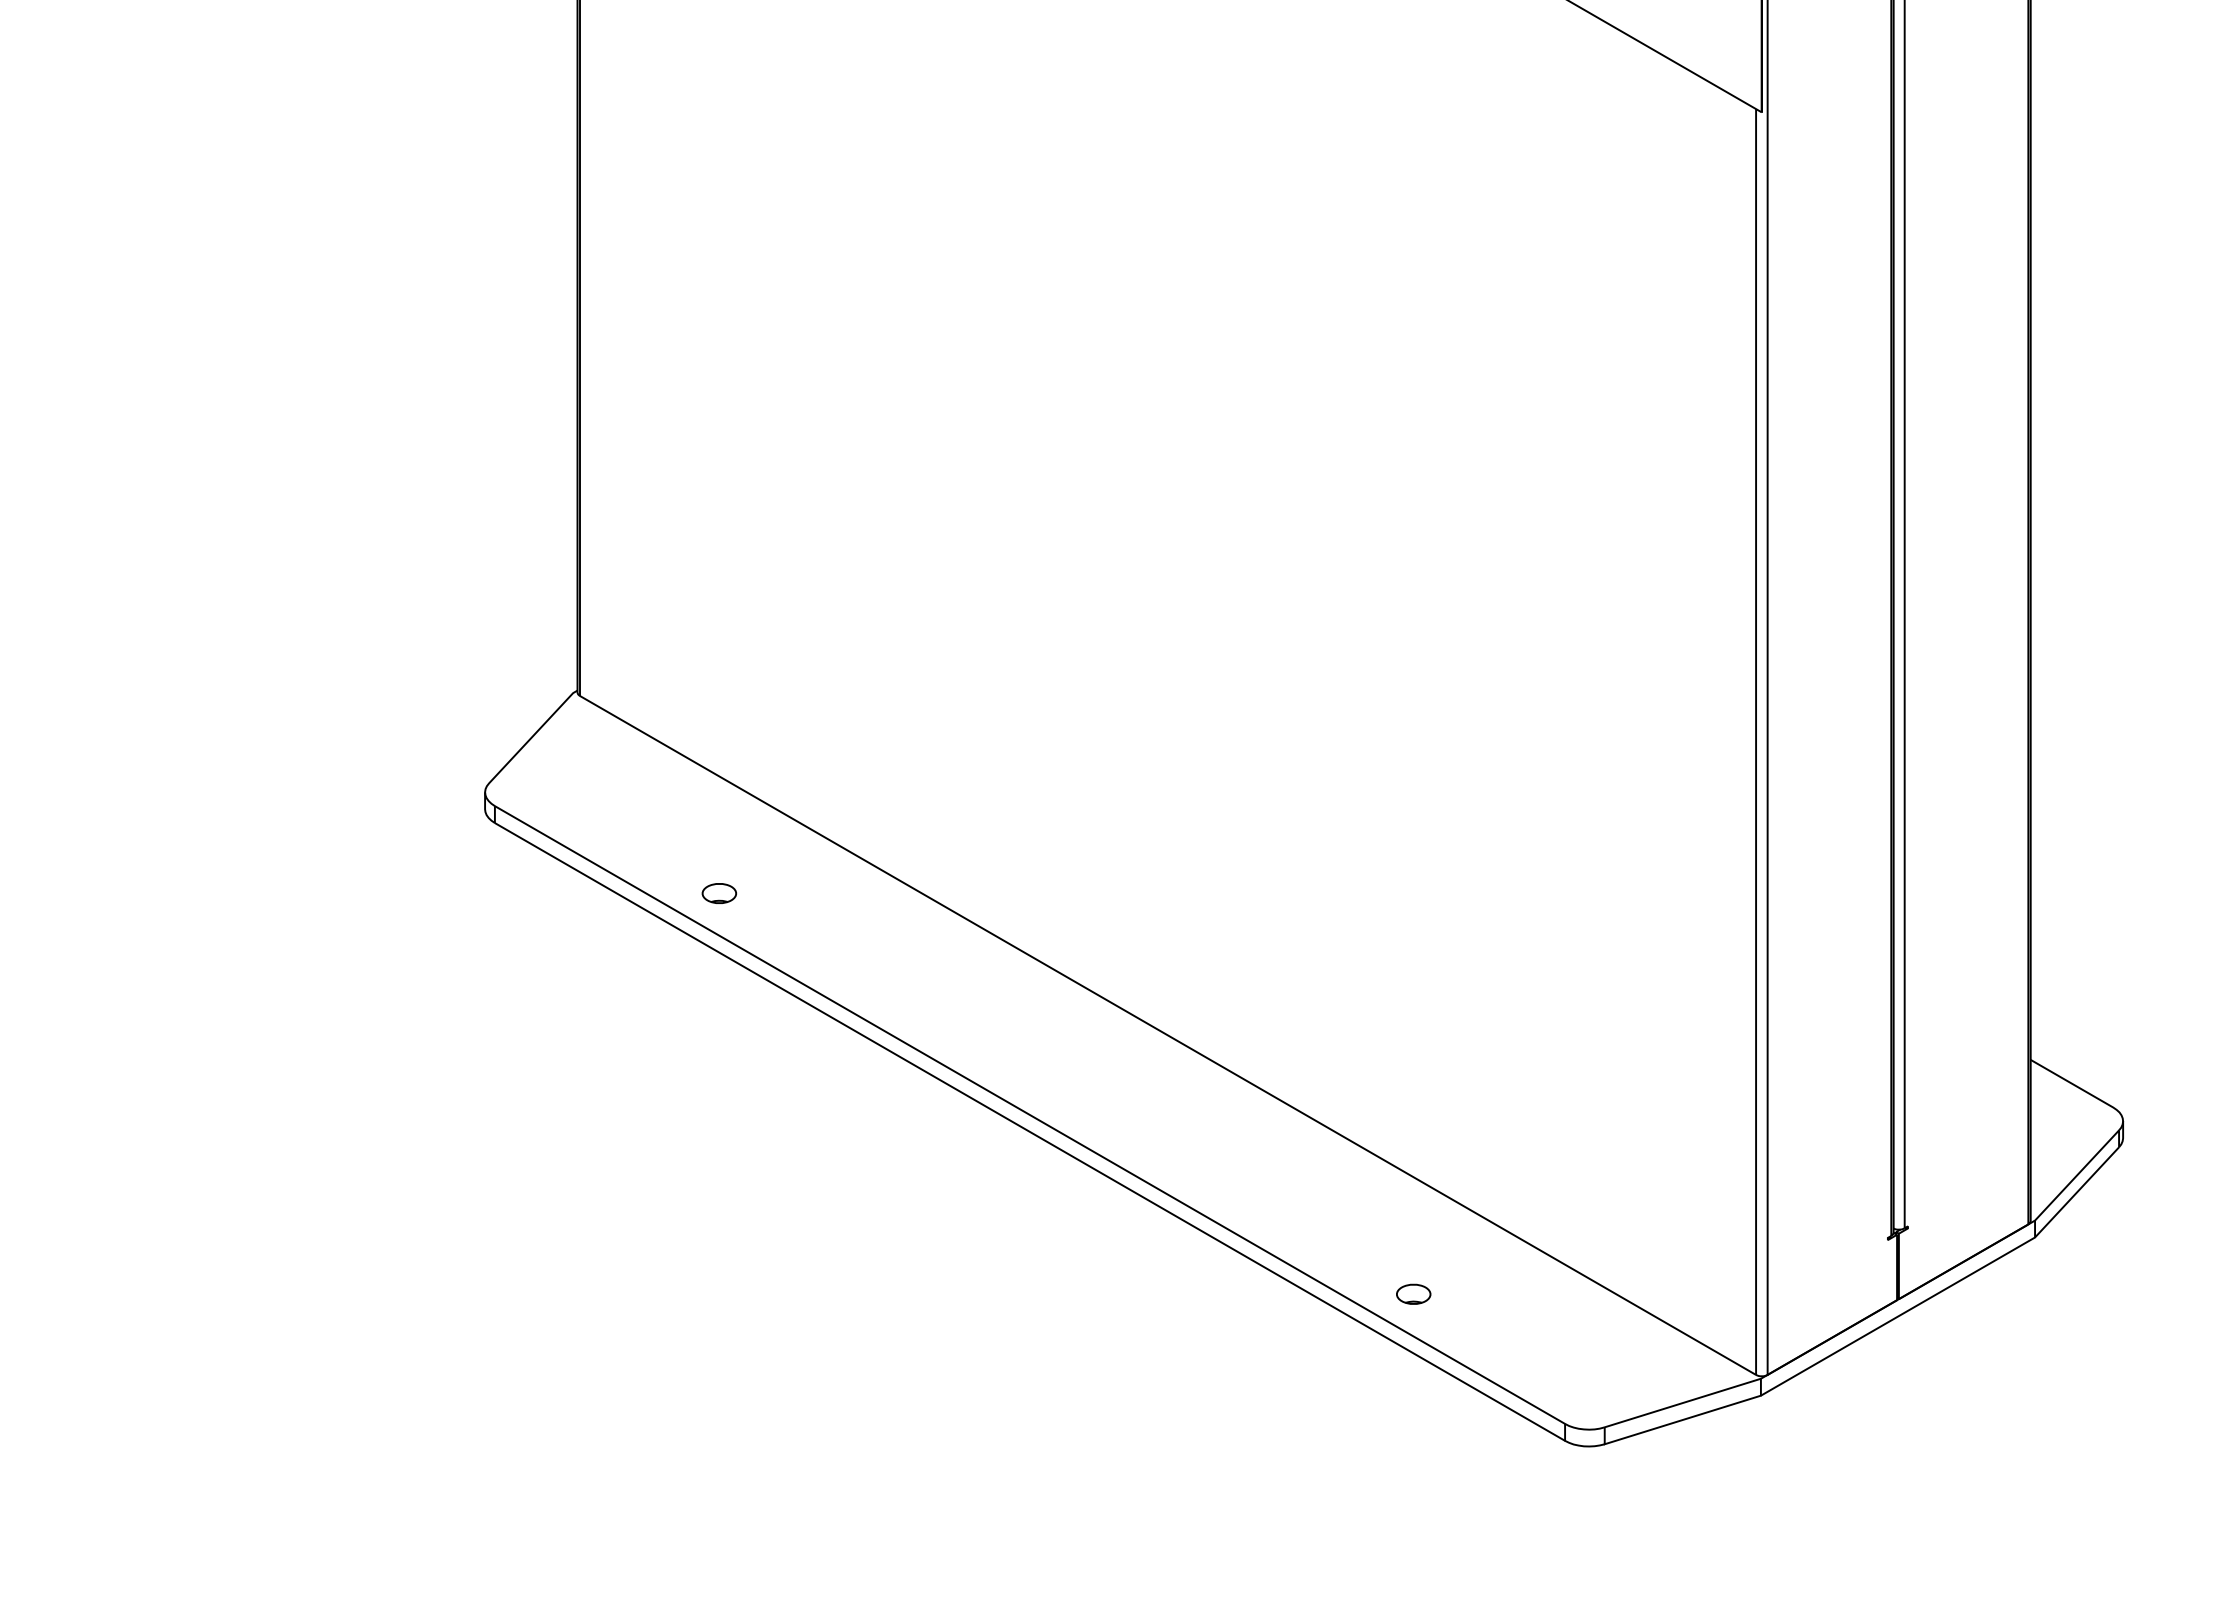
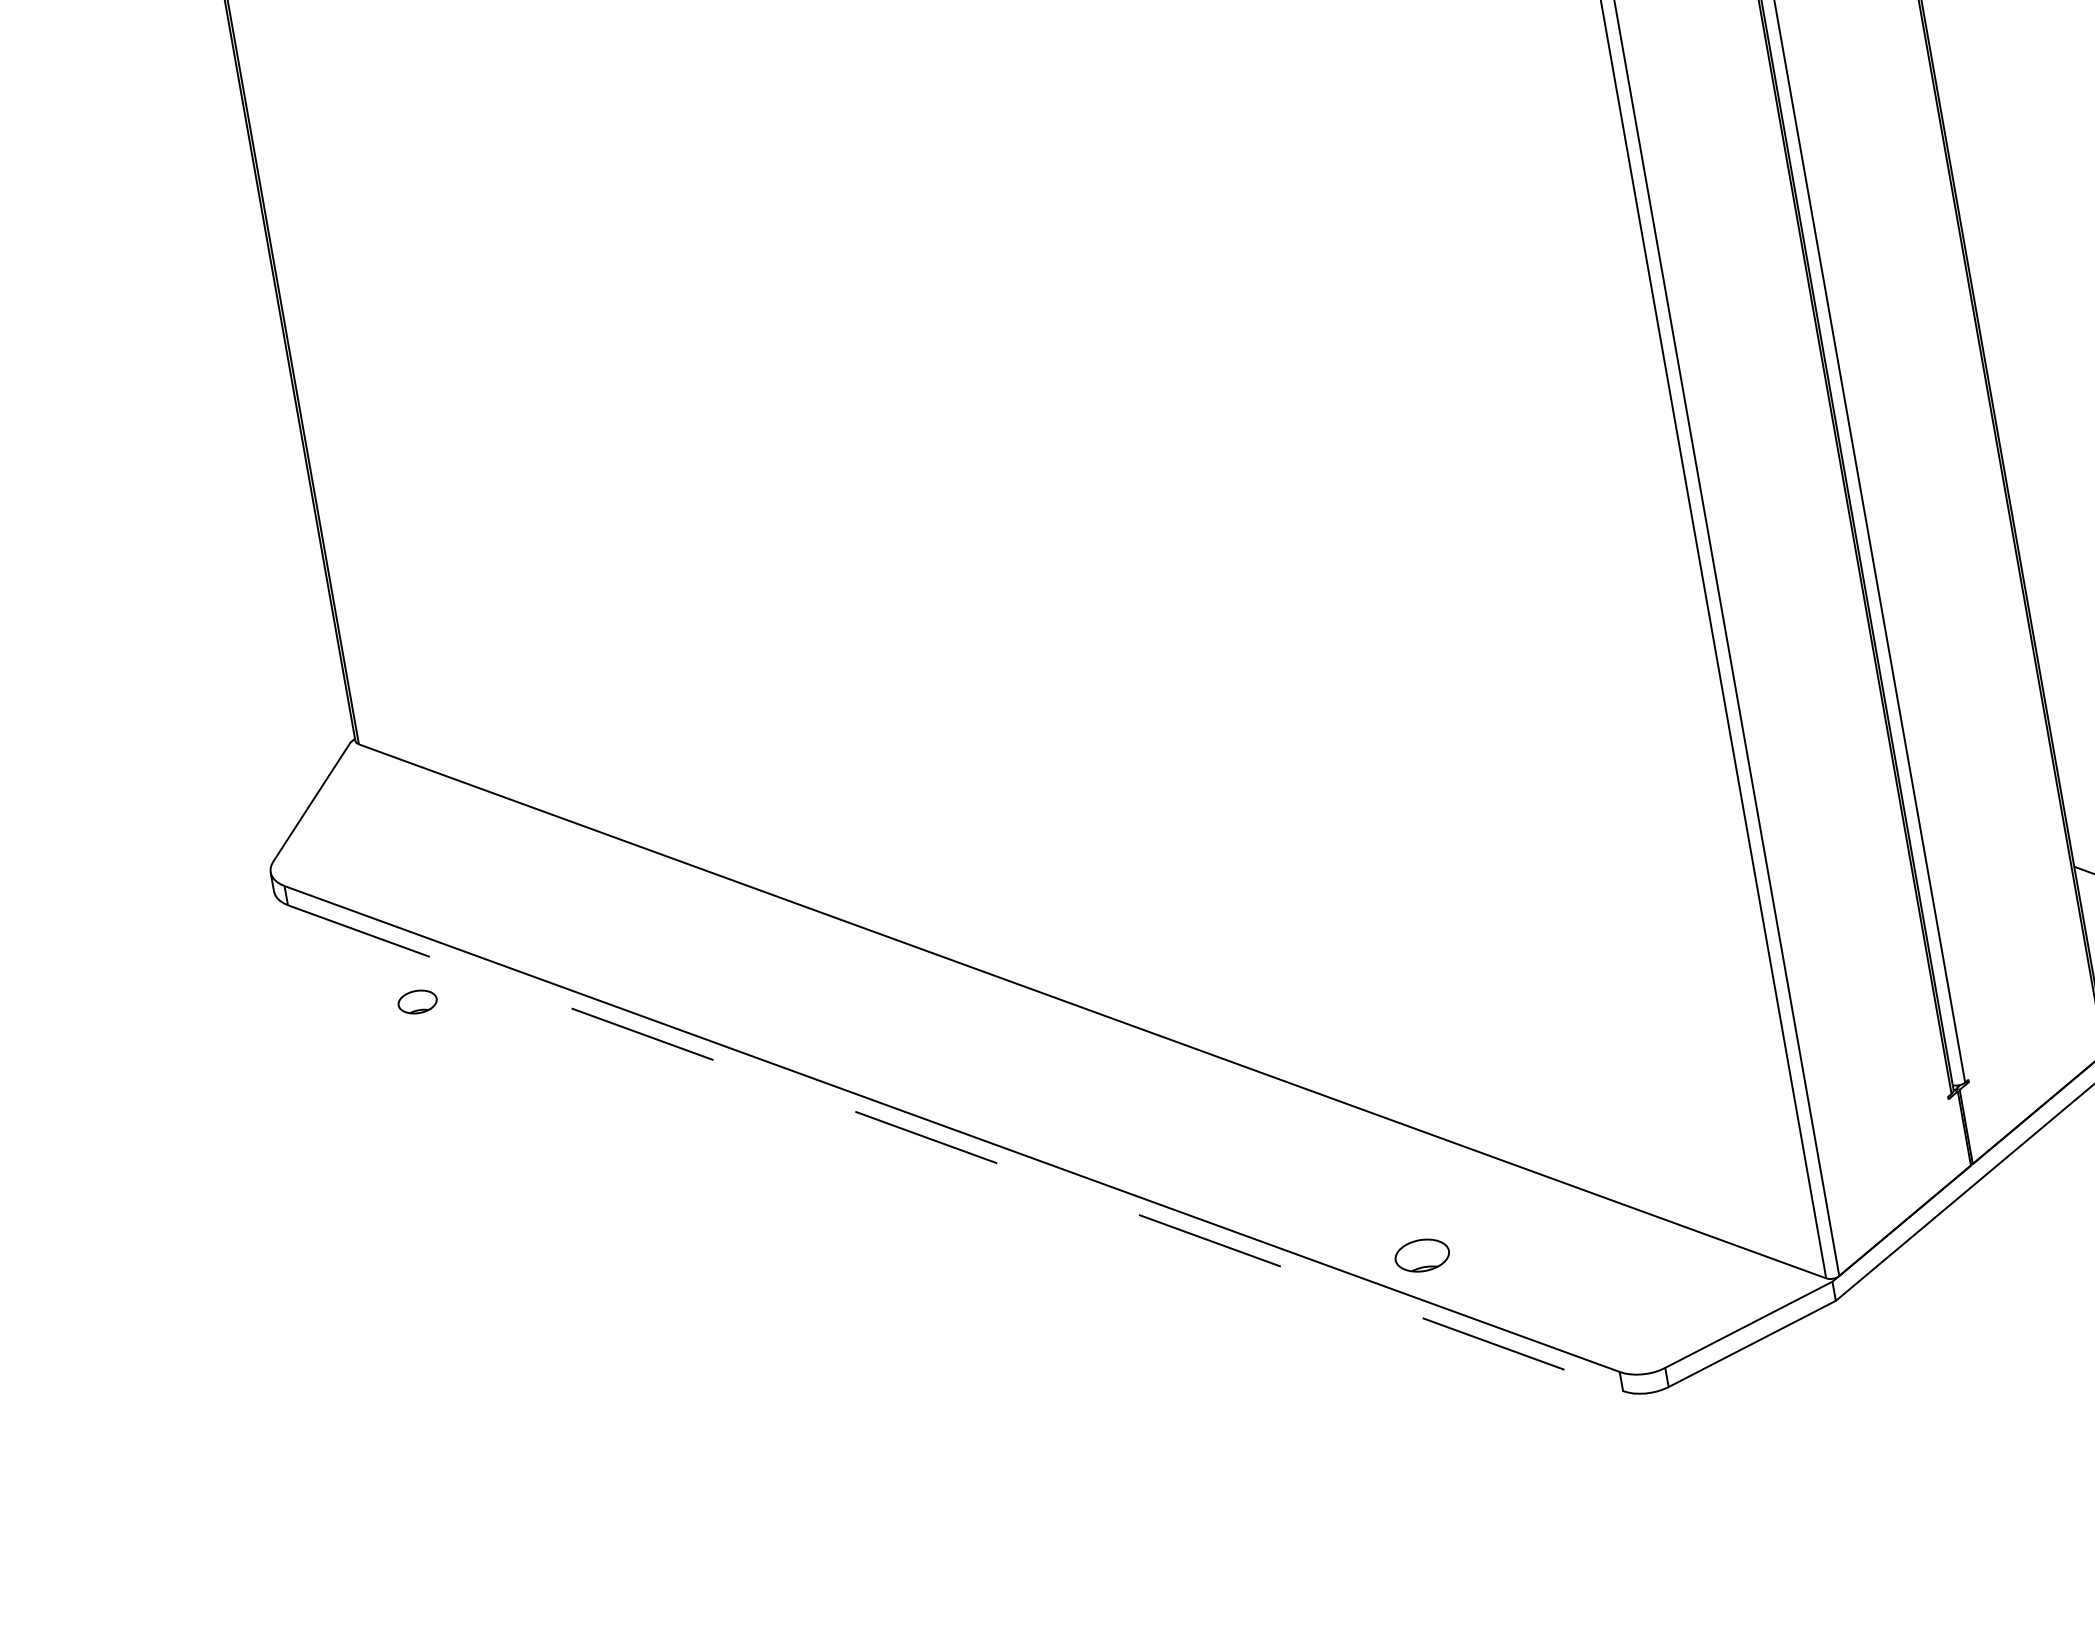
part: (719, 893) -> (417, 1001), moved
line: (1030, 1131) -> (955, 1147), solid -> dashed
part: (1413, 1293) -> (1422, 1254), size x1.4

